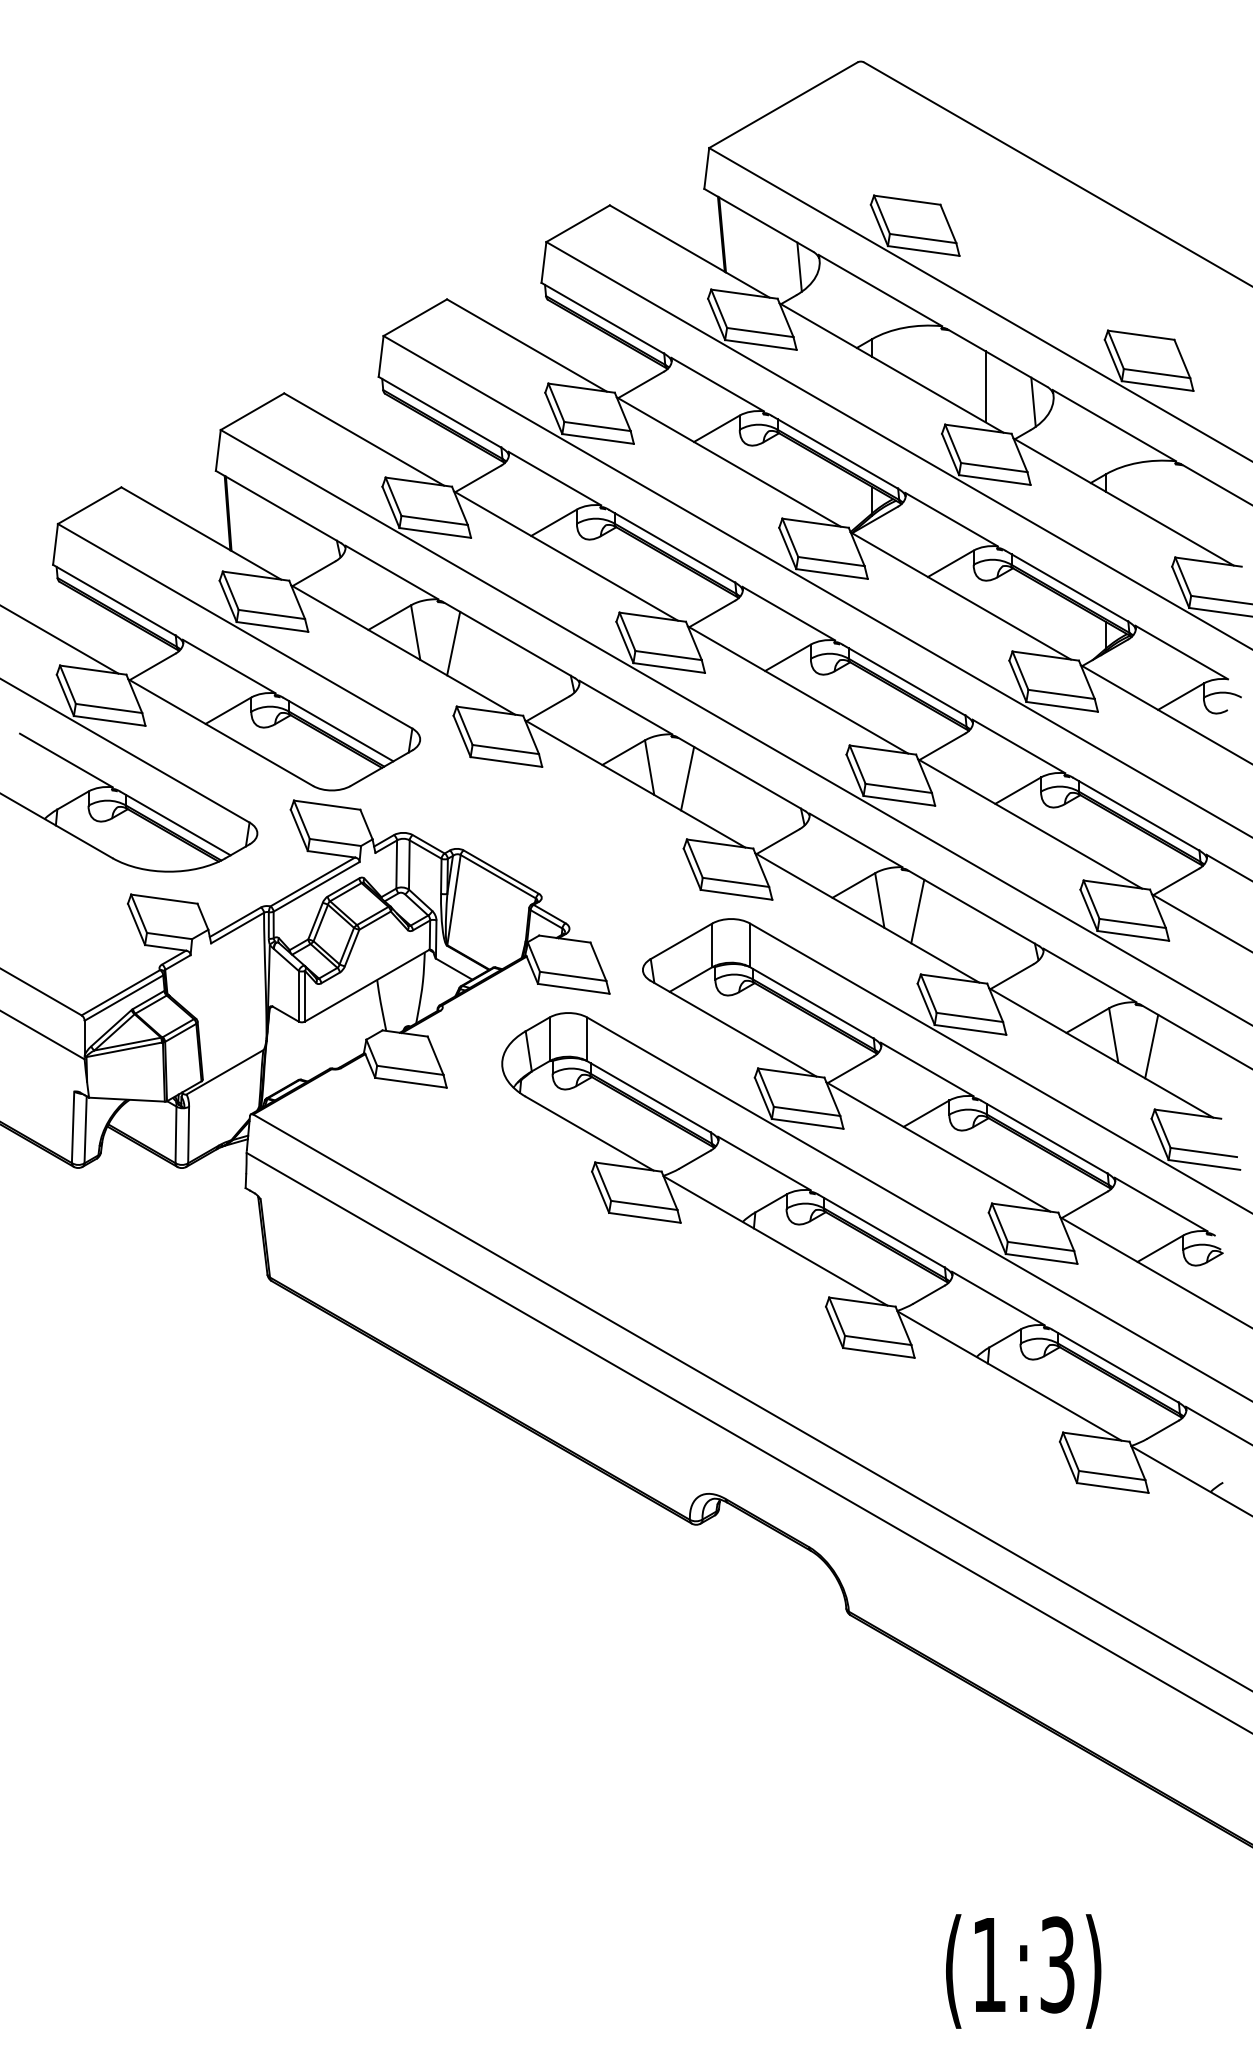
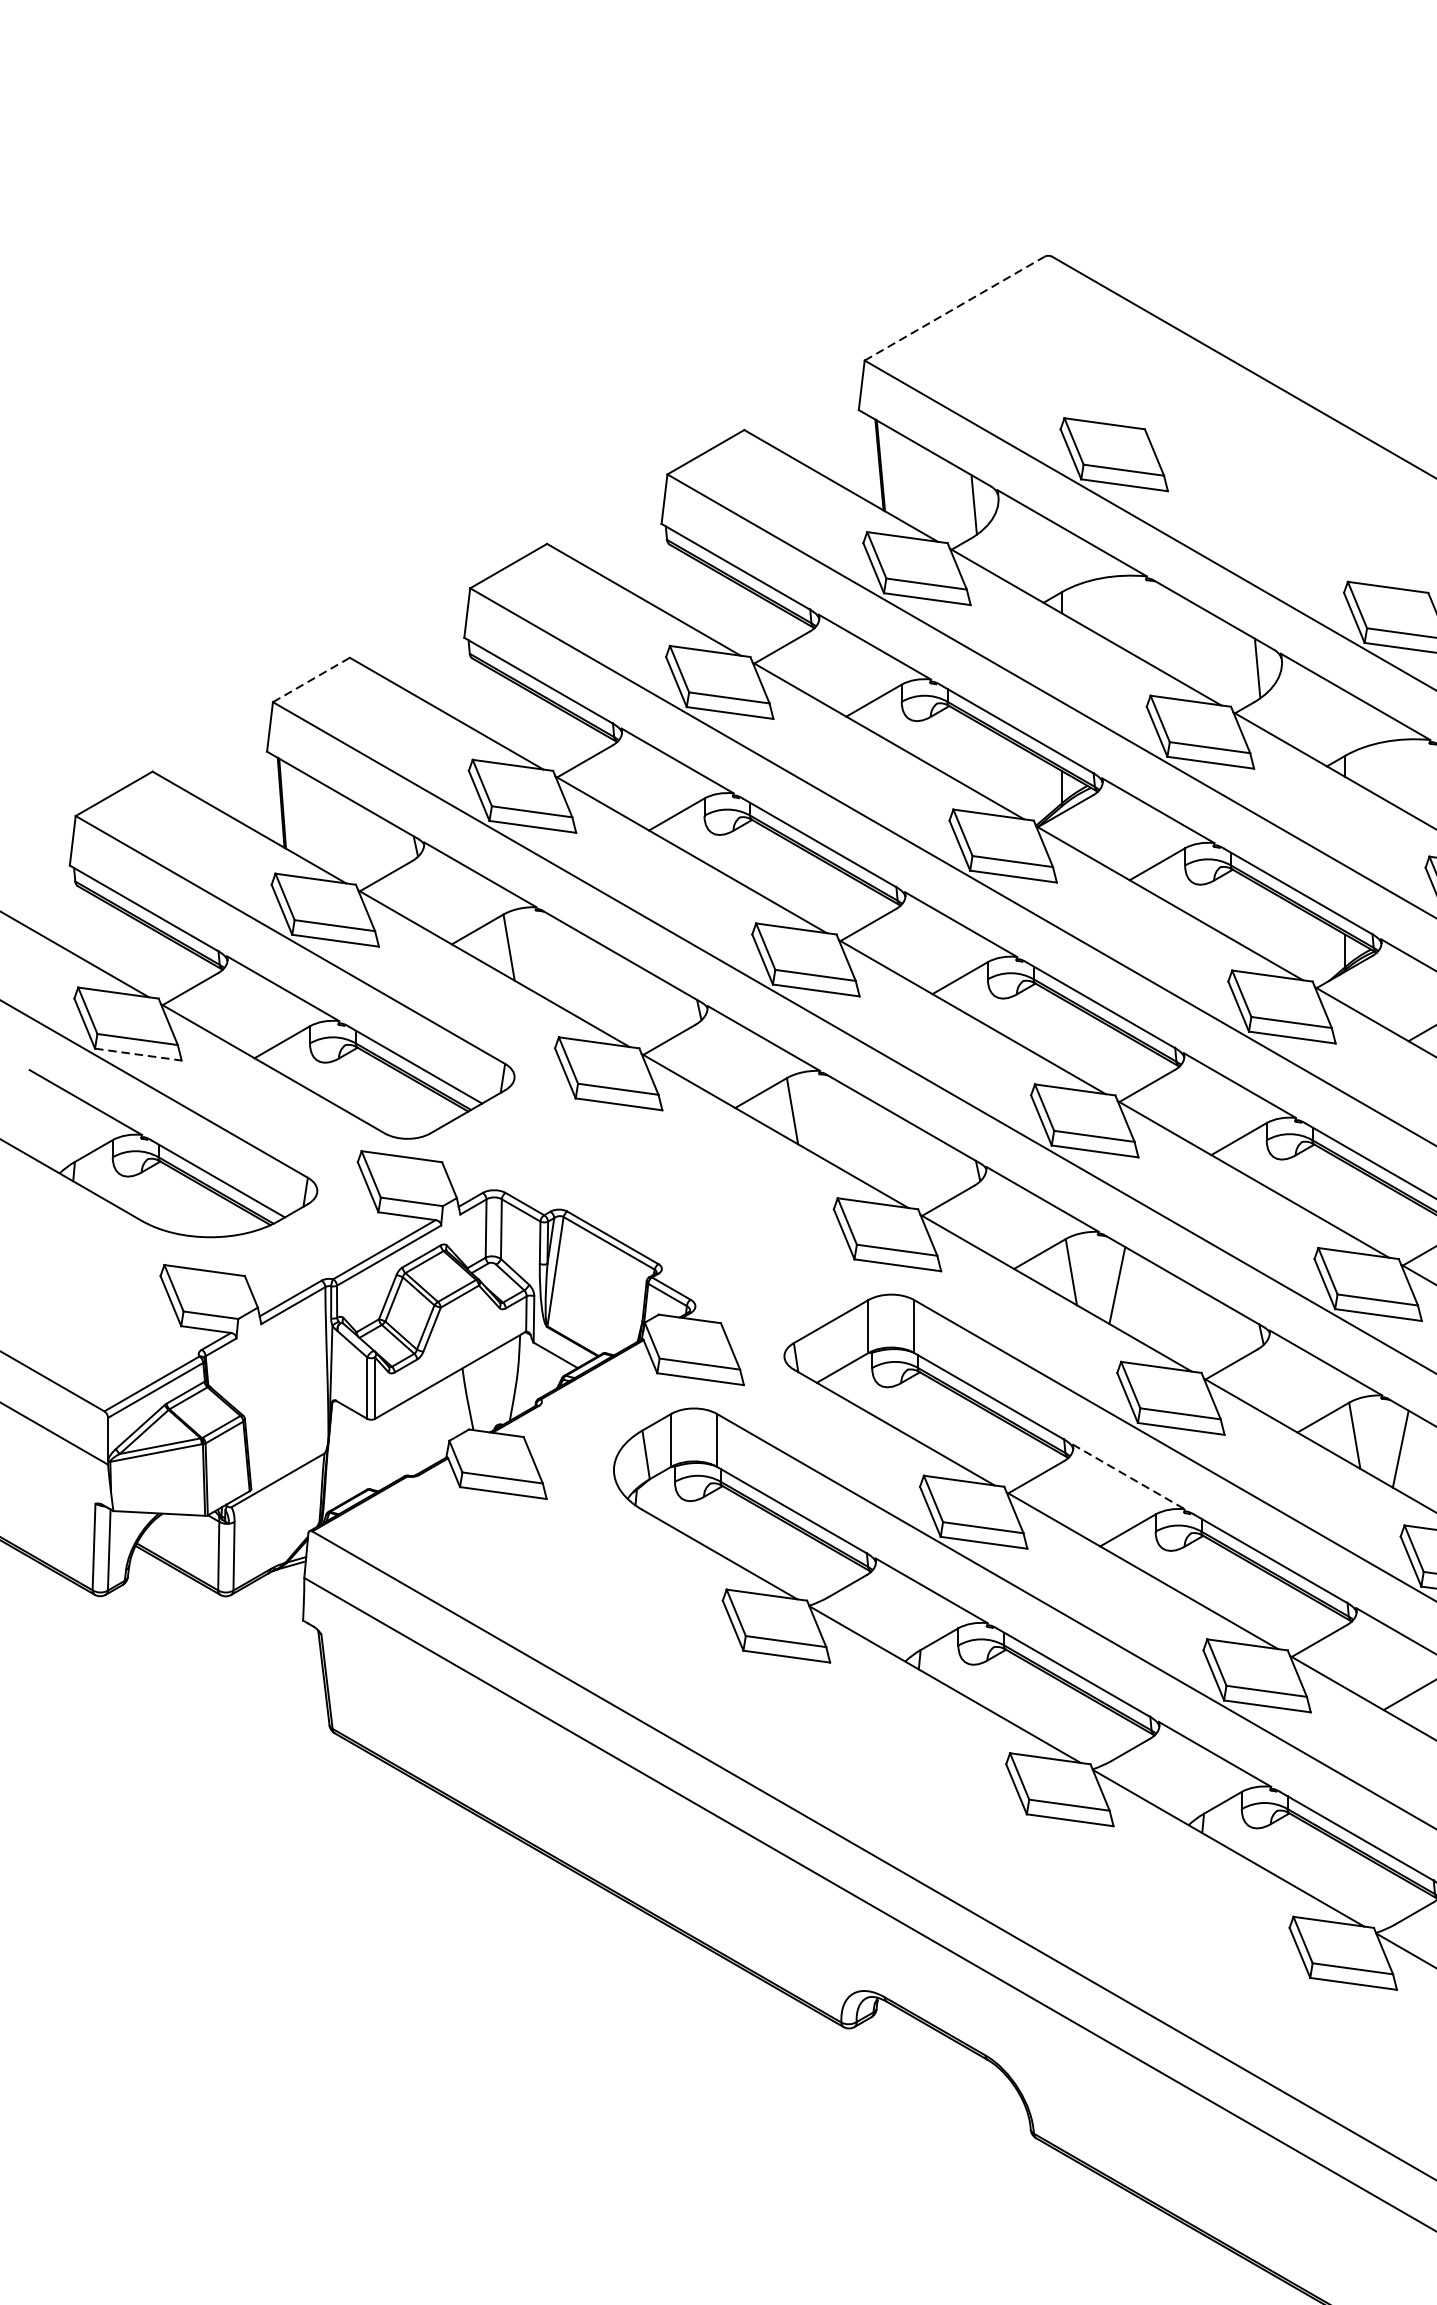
line: (783, 105) -> (954, 309), solid -> dashed
line: (985, 386) -> (1199, 649), removed
line: (252, 411) -> (311, 679), solid -> dashed
line: (453, 643) -> (554, 960), removed
line: (110, 720) -> (139, 1054), solid -> dashed
line: (687, 778) -> (838, 1124), removed
line: (927, 1069) -> (1129, 1476), solid -> dashed

